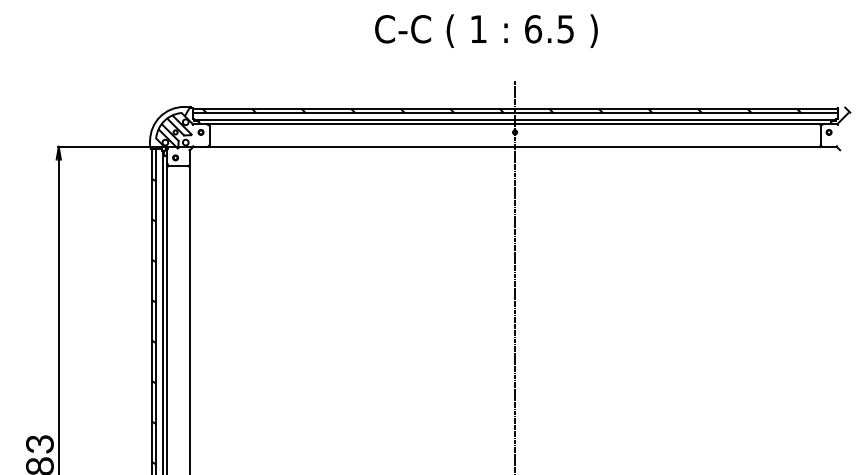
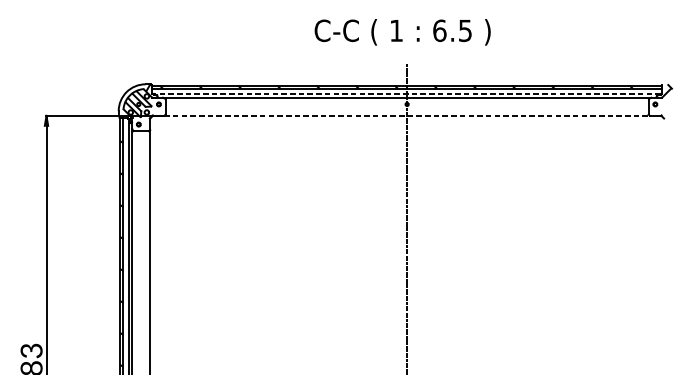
text: (486, 30) -> (402, 31), moved
line: (515, 119) -> (407, 94), solid -> dashed
line: (515, 146) -> (407, 115), solid -> dashed

